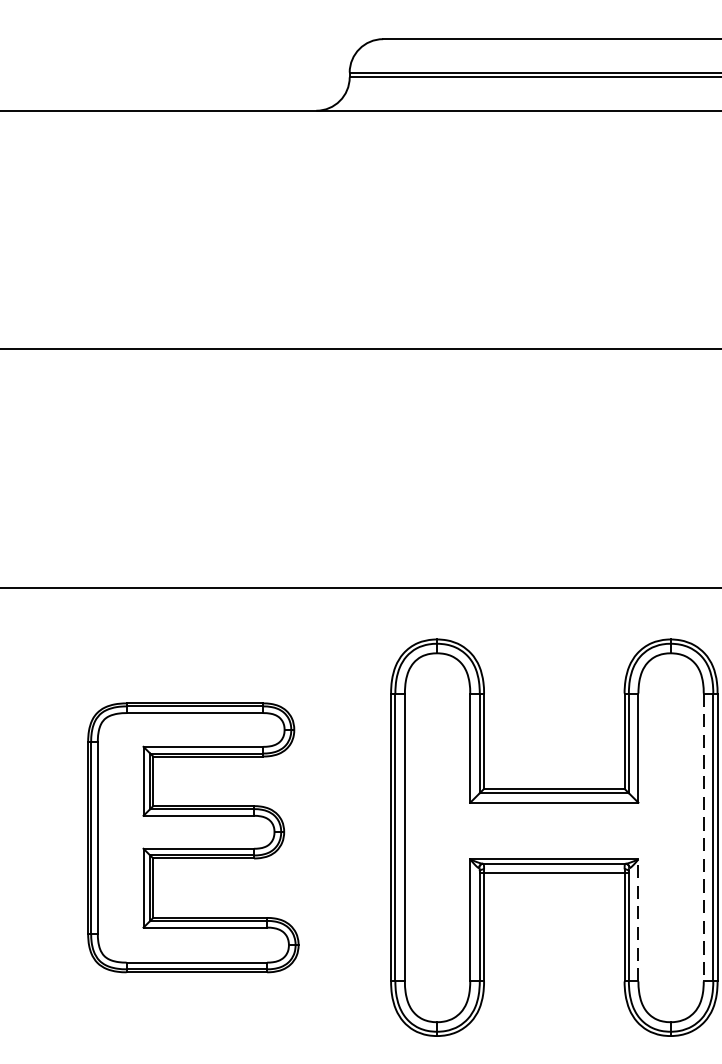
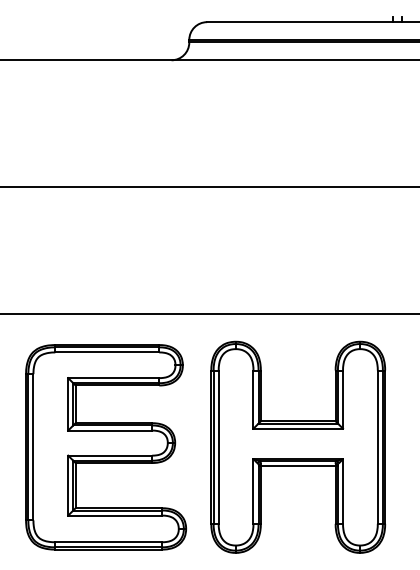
part: (192, 838) -> (105, 447), size x1.43
line: (703, 838) -> (377, 447), dashed -> solid
line: (639, 918) -> (343, 490), dashed -> solid

